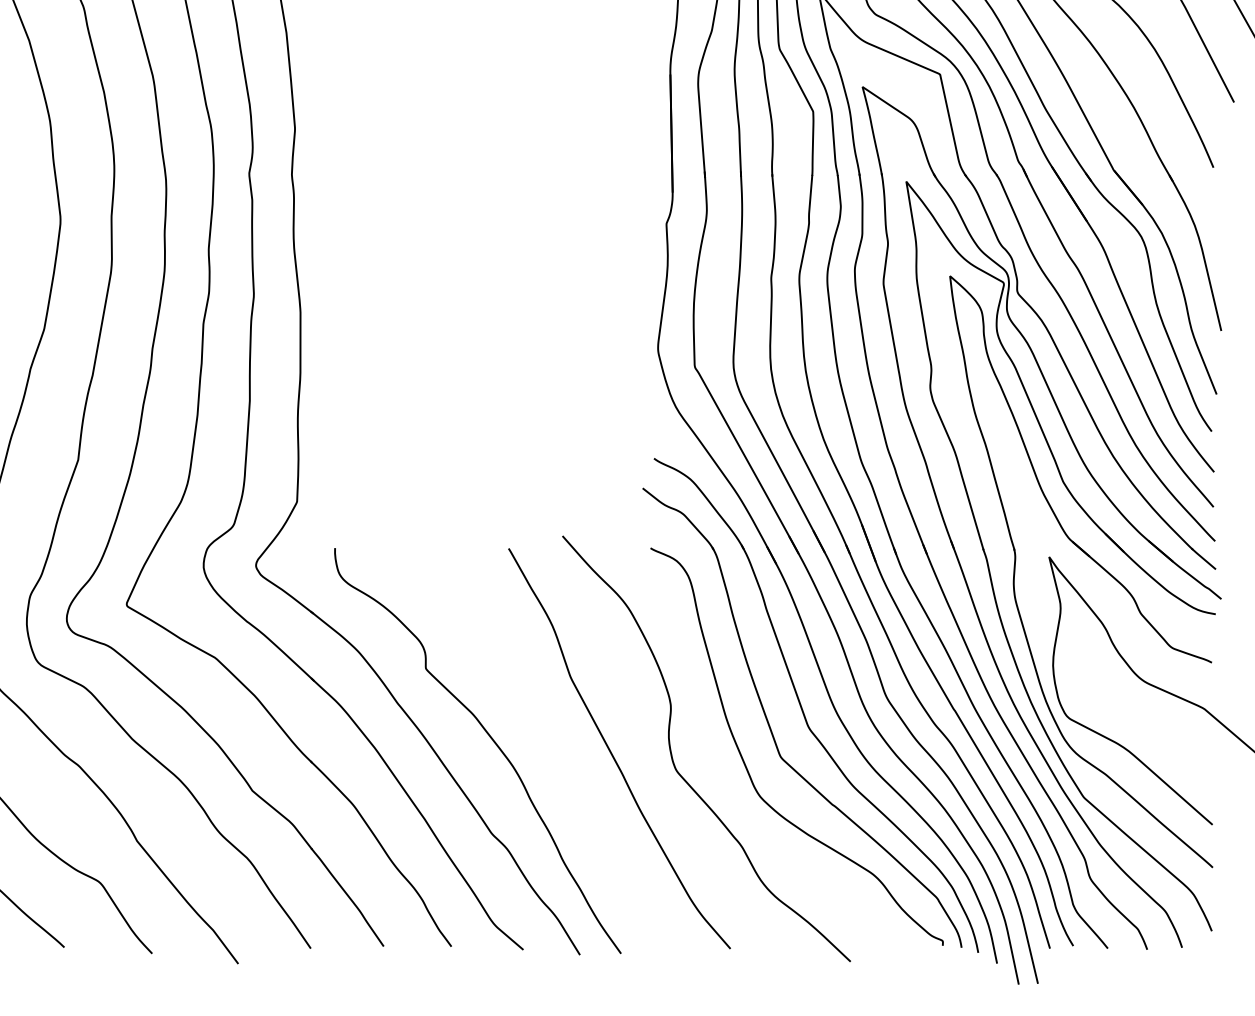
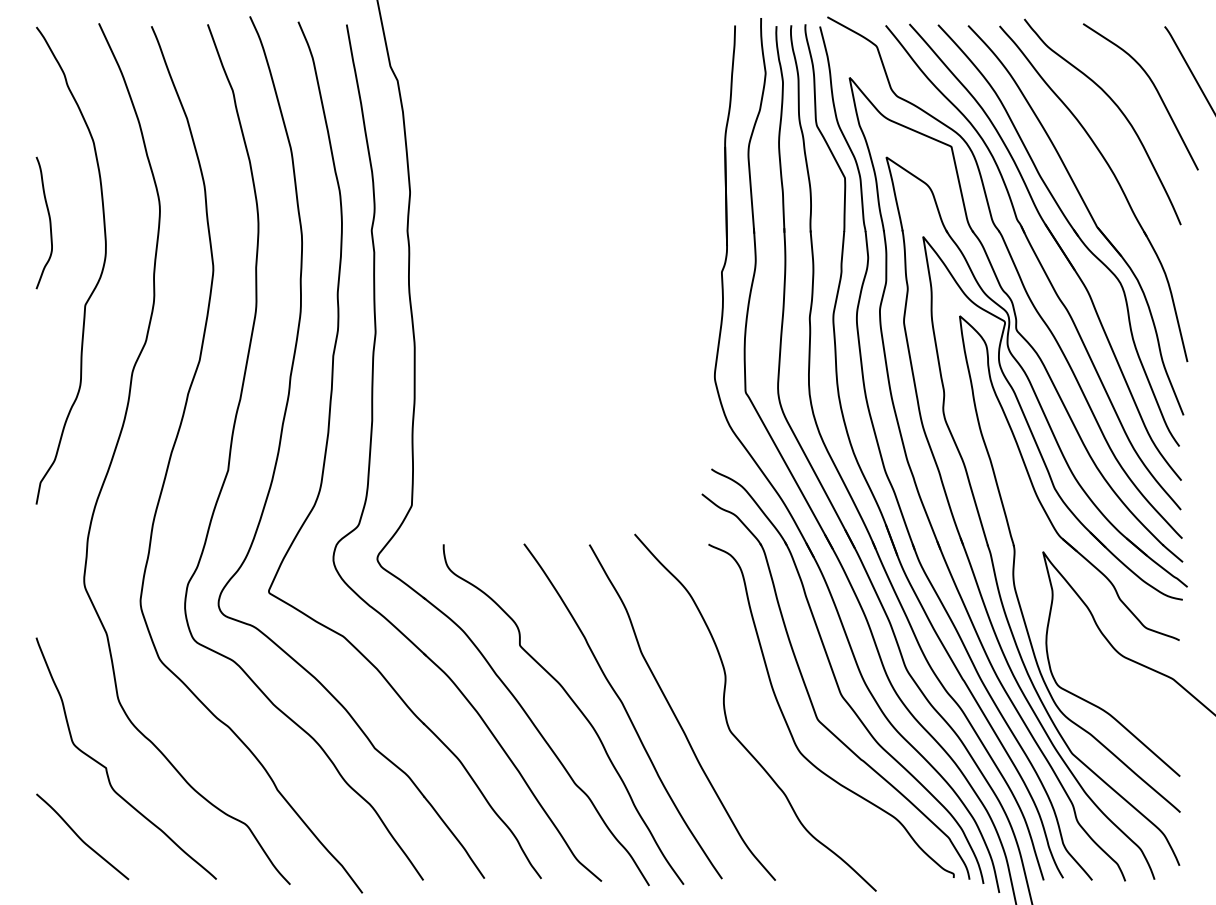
curve: (550, 746) -> (624, 710), added

